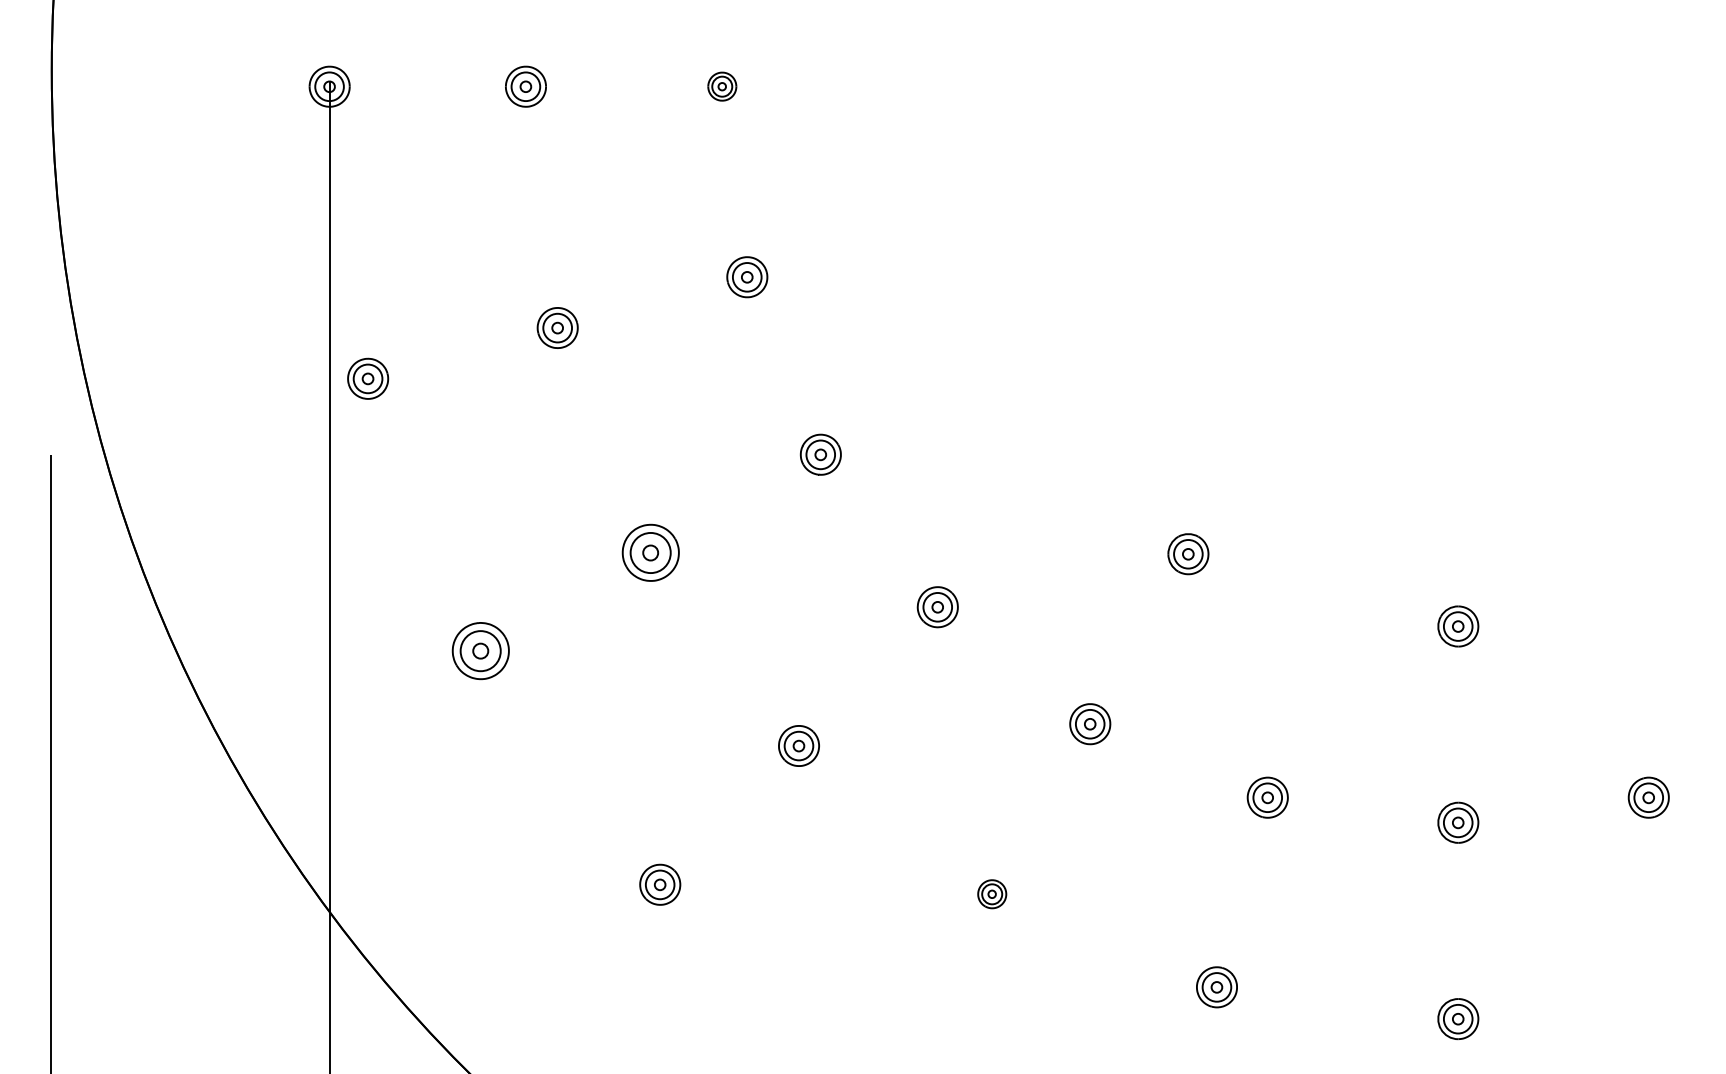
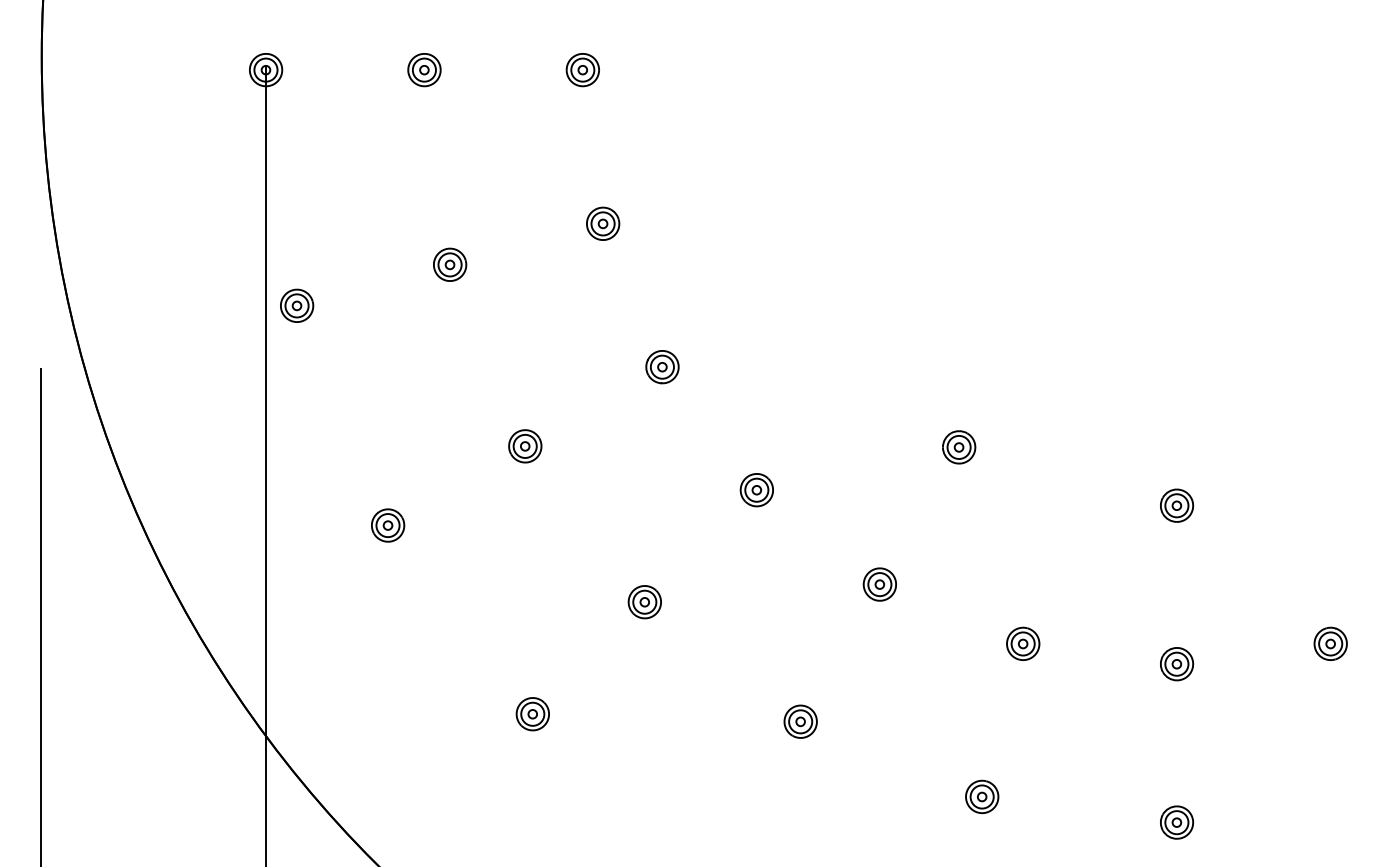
part: (722, 86) -> (583, 69), size x1.43
part: (650, 552) -> (524, 446), size x0.71
part: (480, 650) -> (387, 525), size x0.71
part: (992, 894) -> (801, 722), size x1.43

